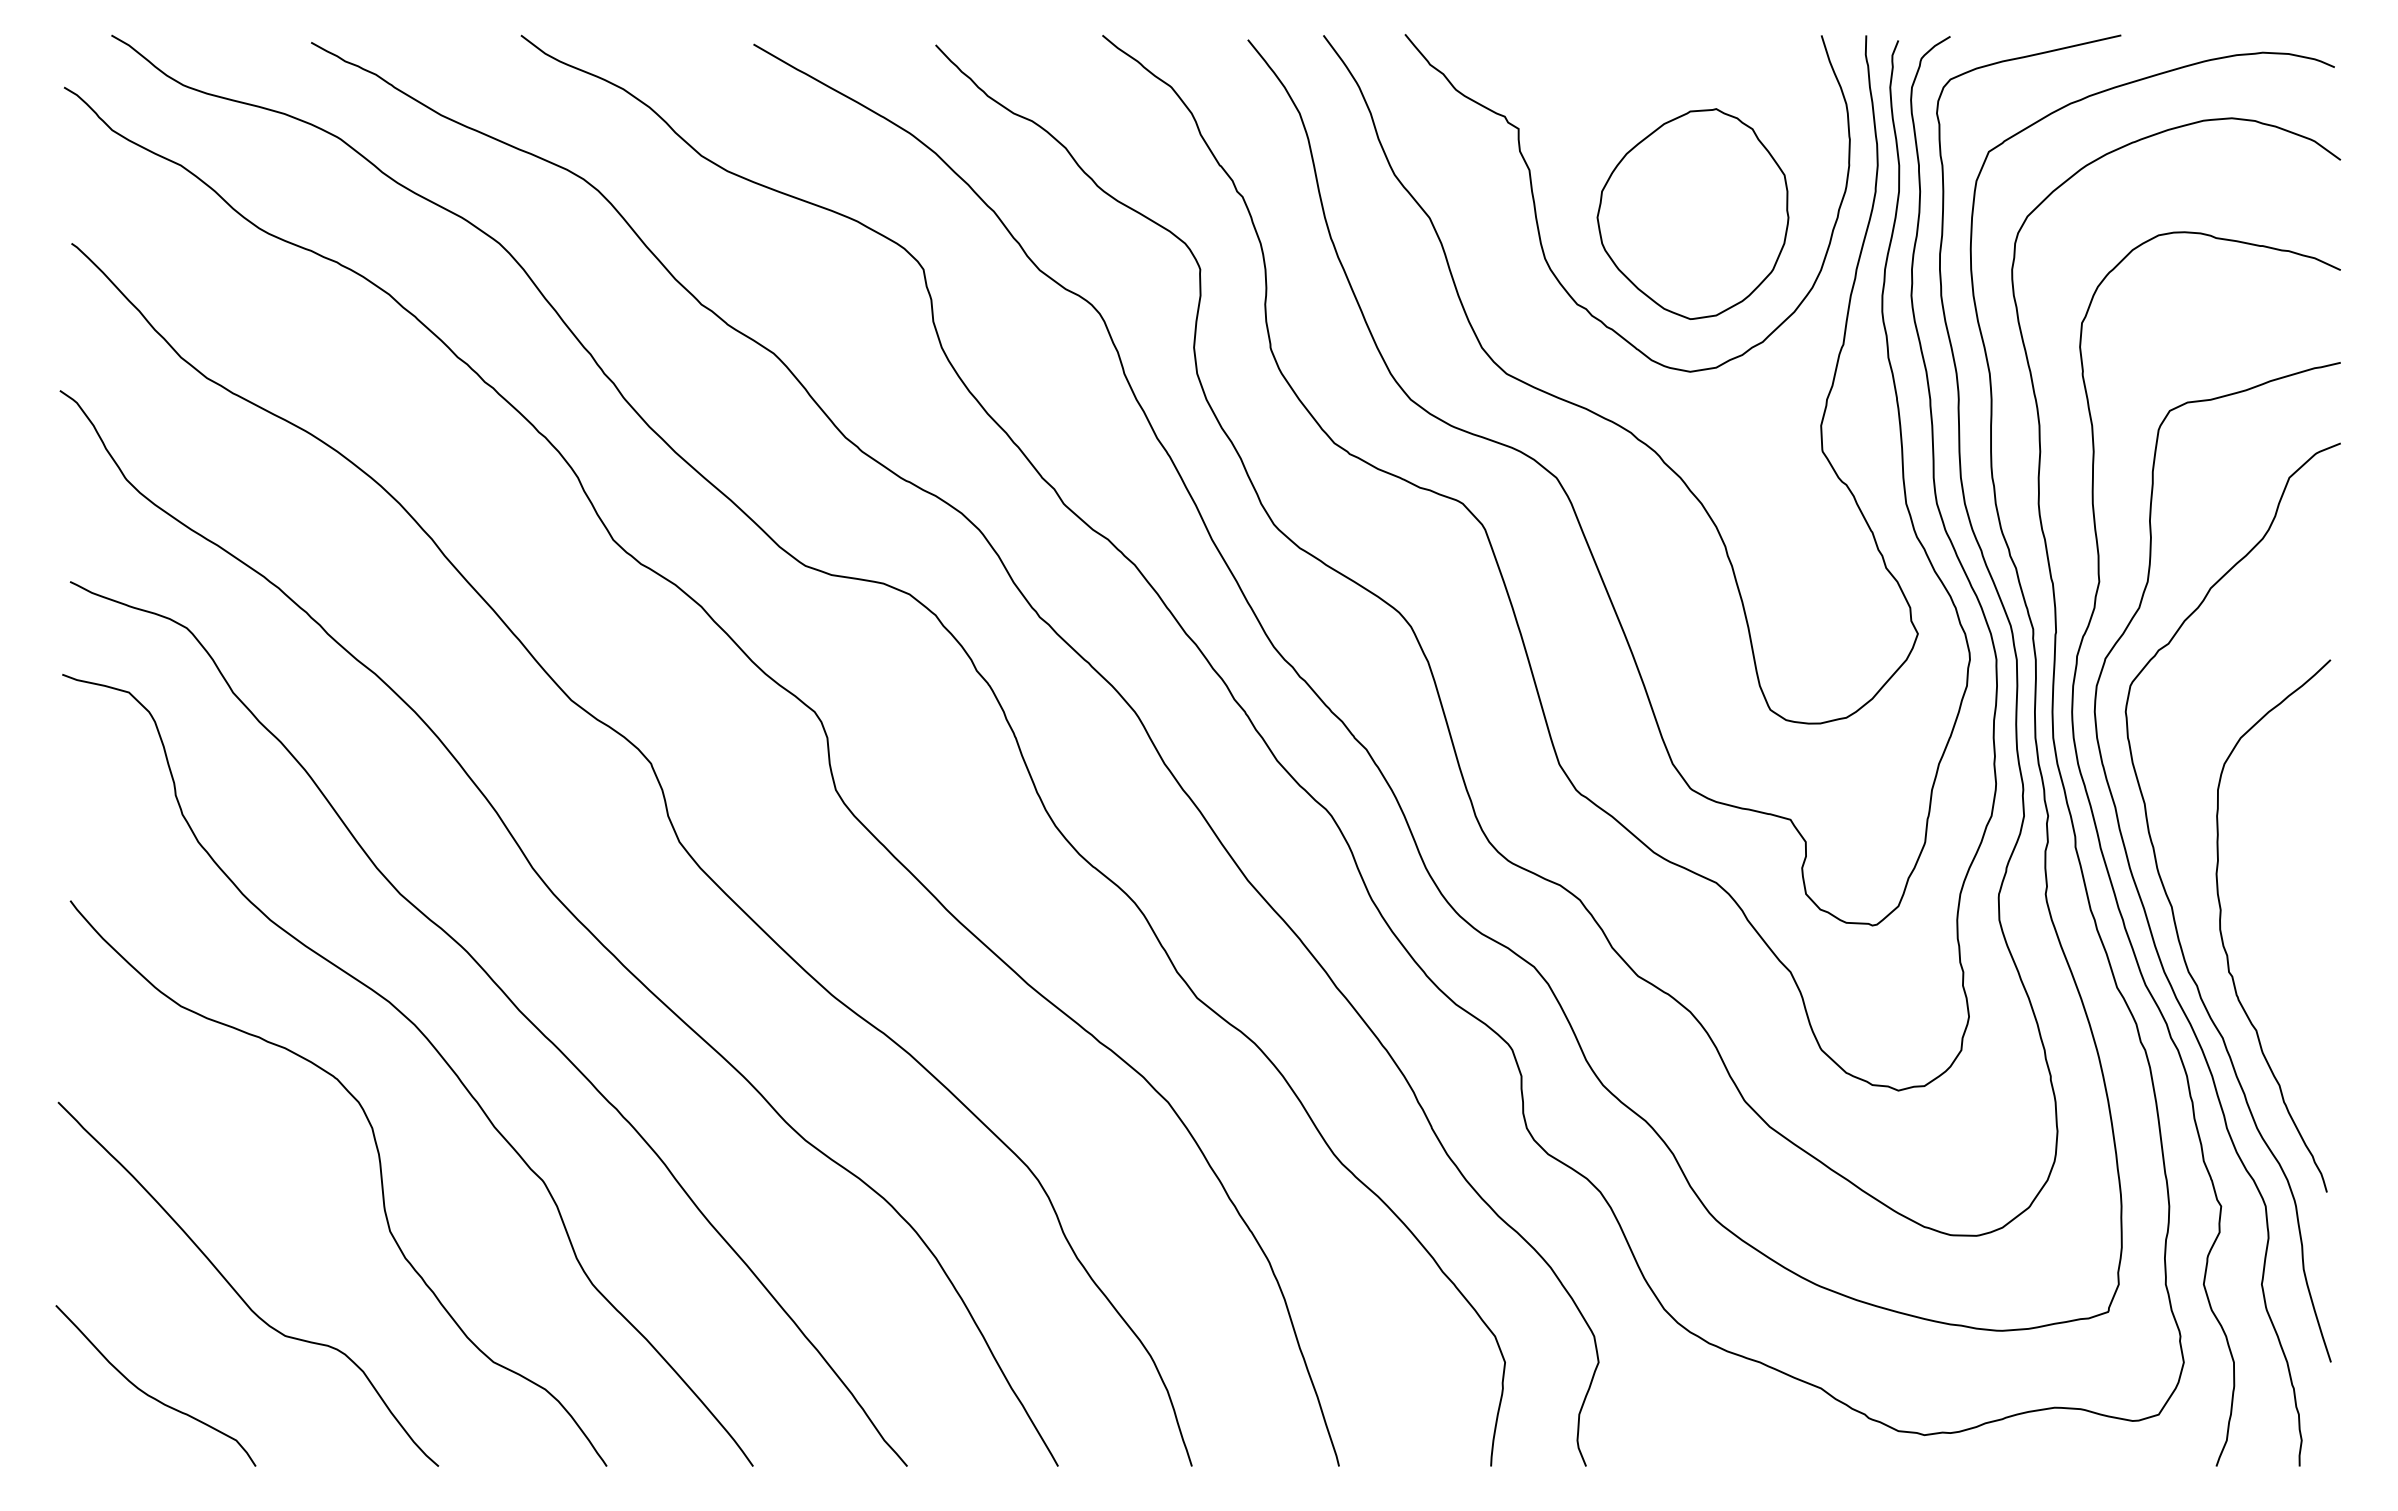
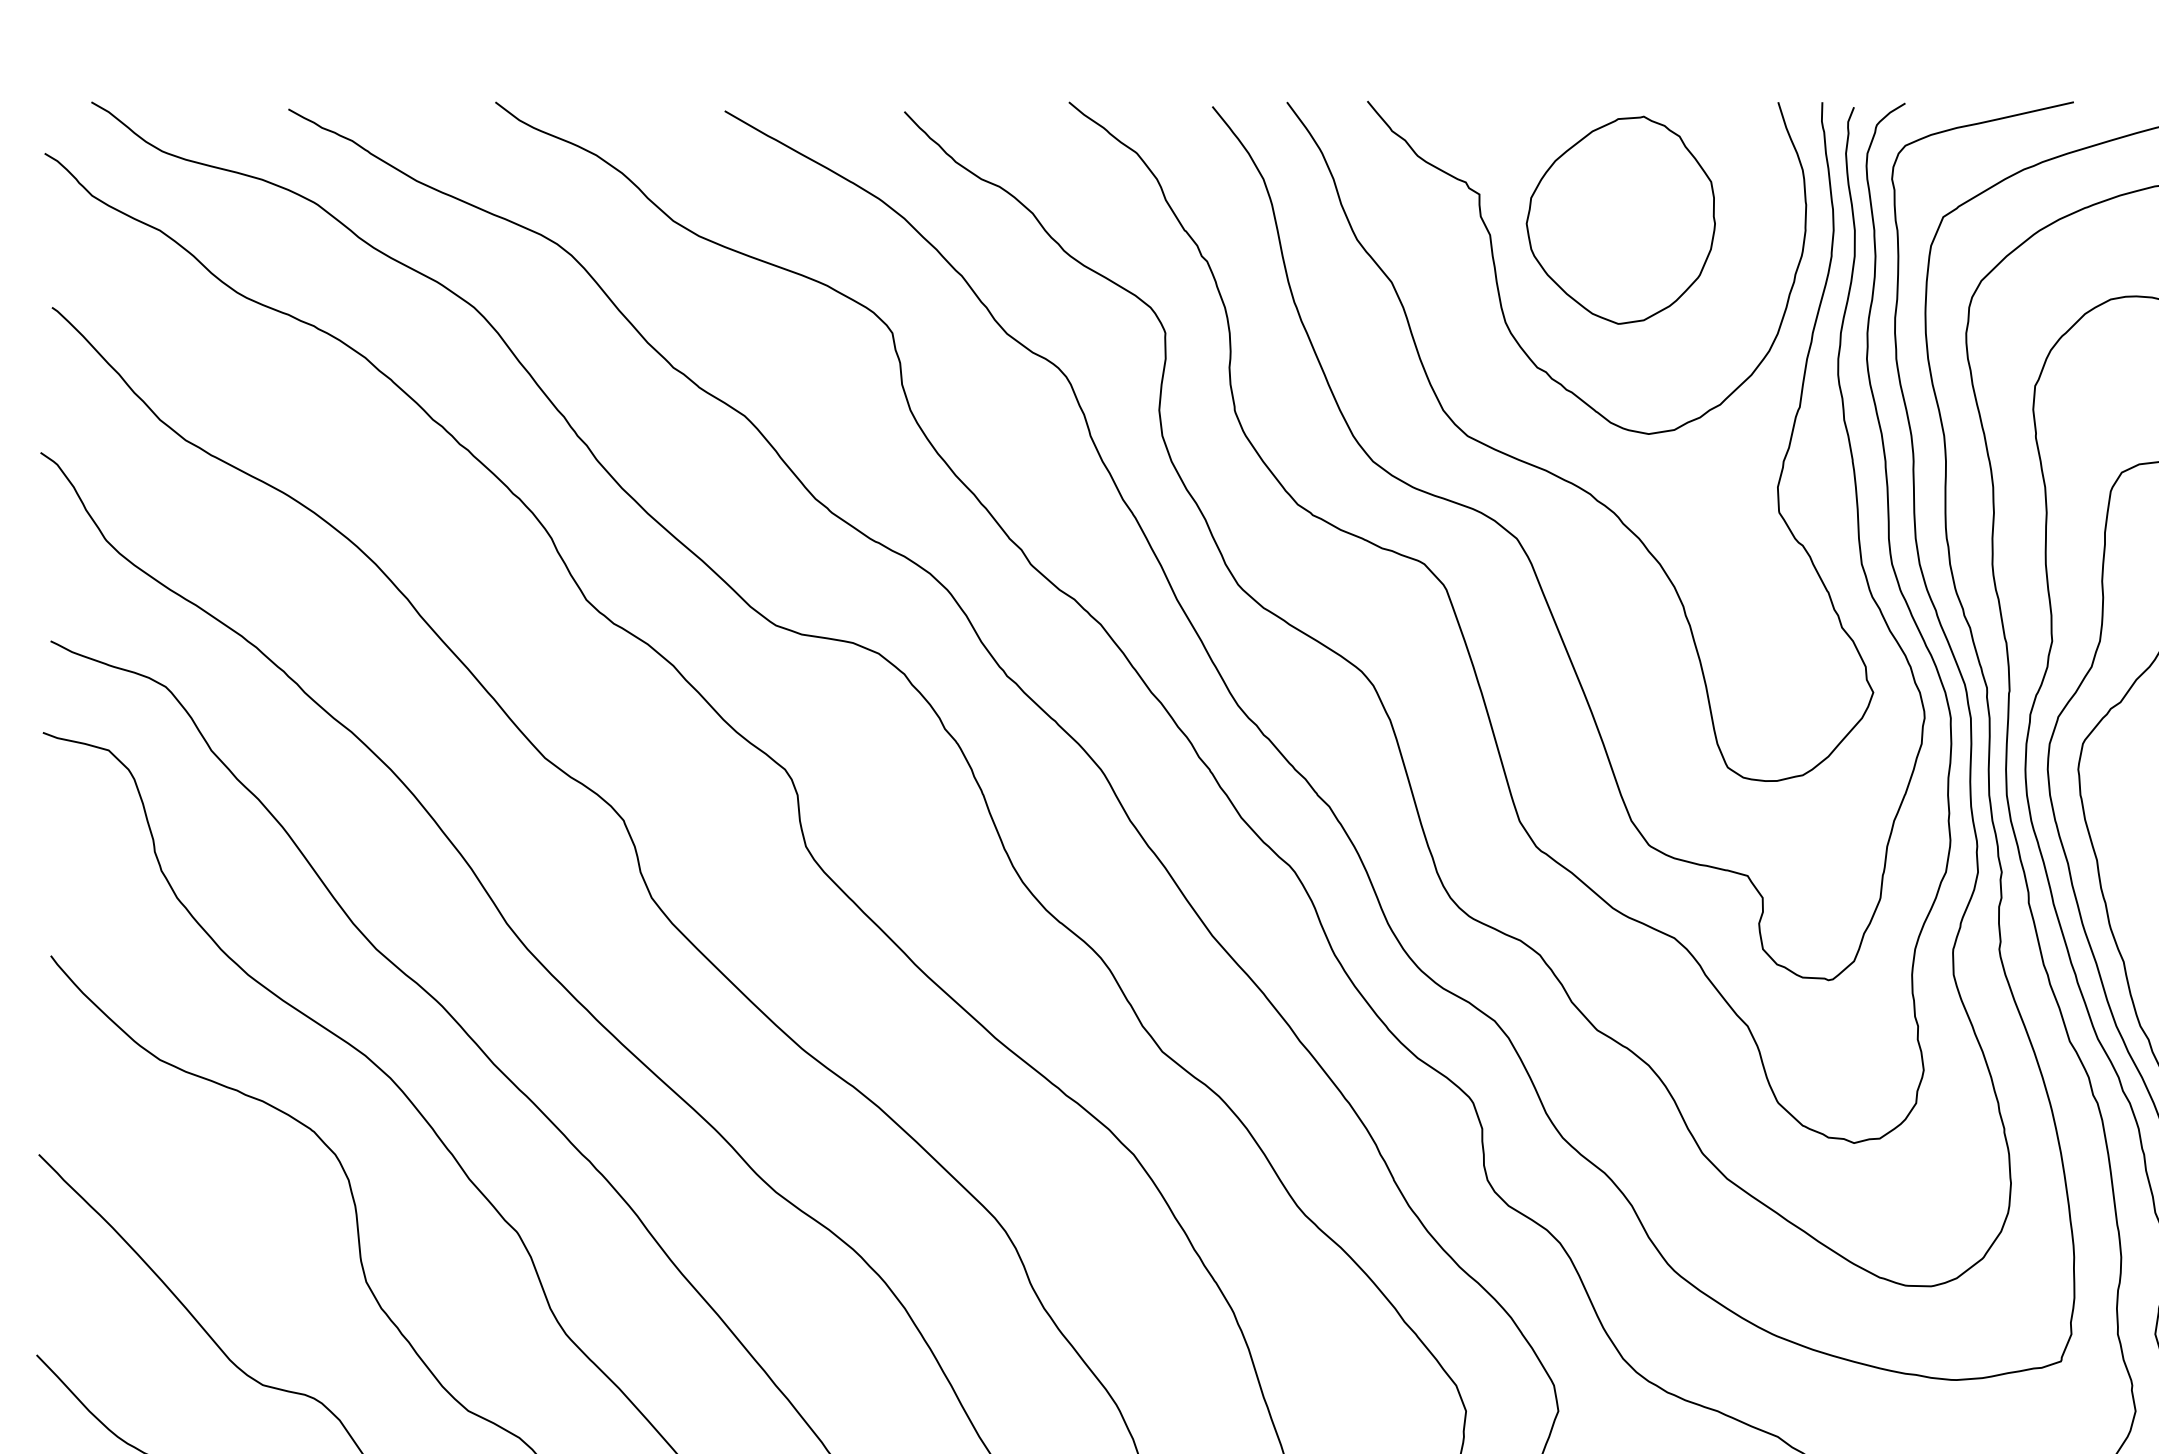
part: (1692, 213) -> (1620, 219), moved

